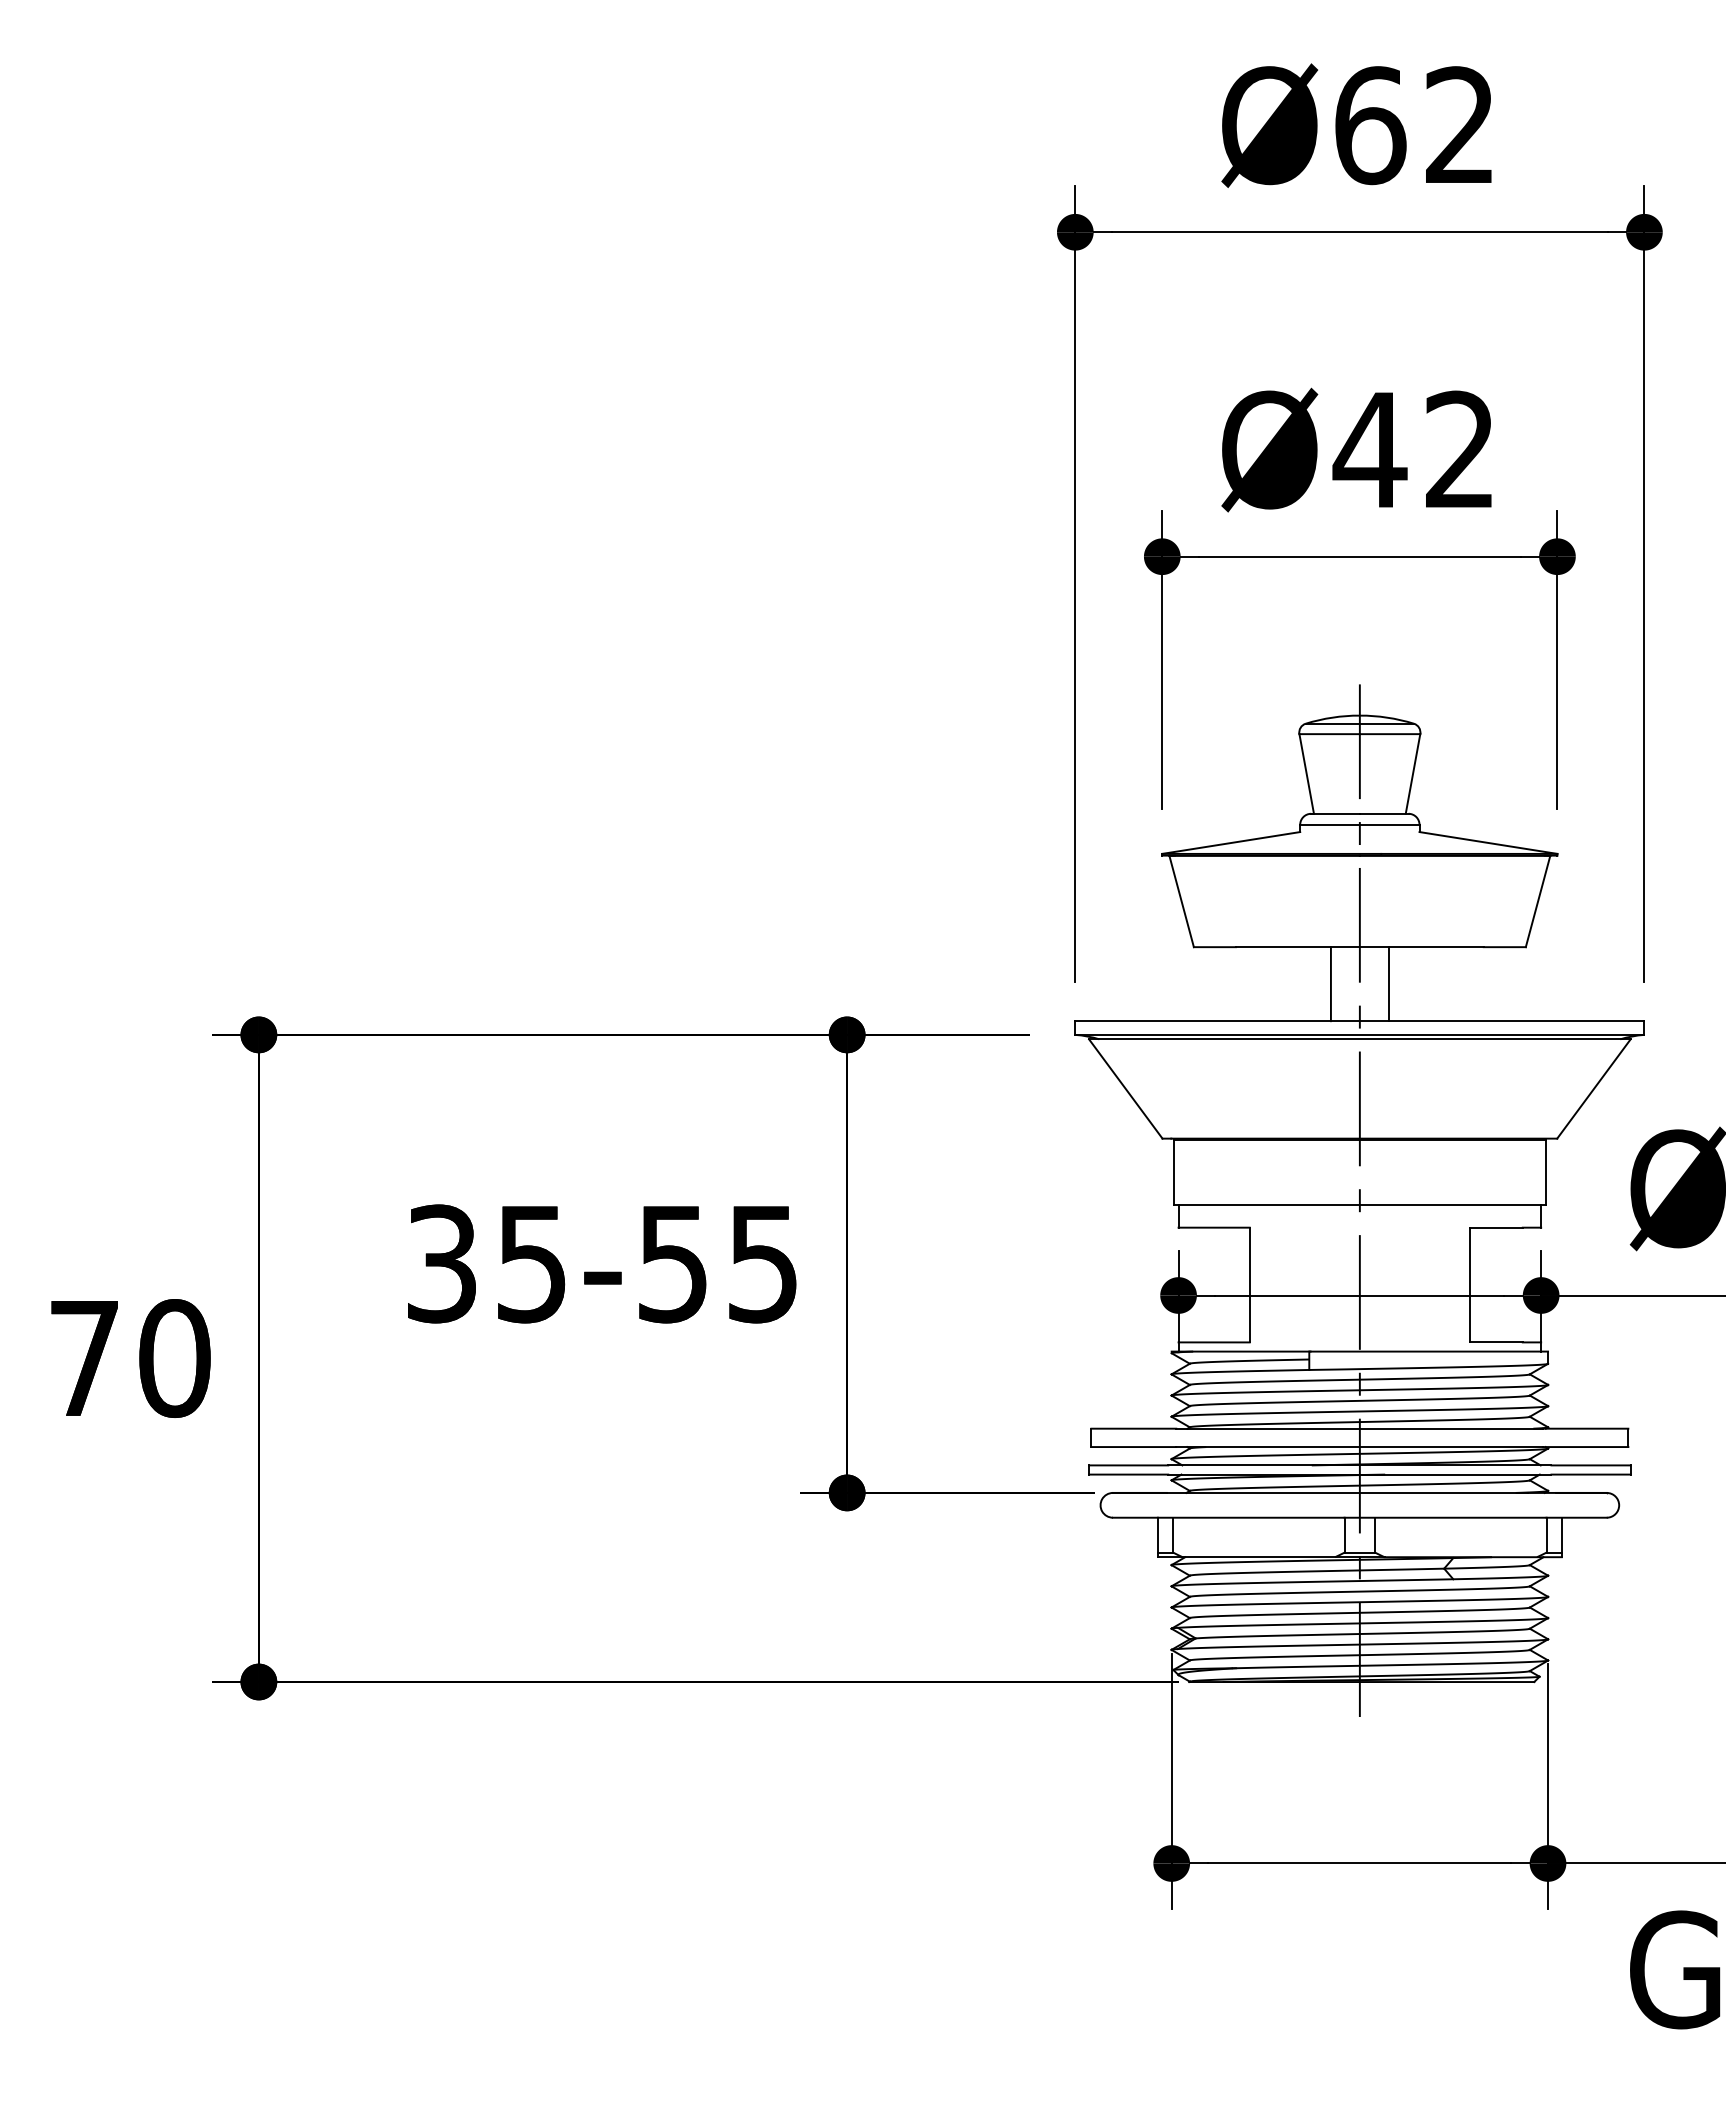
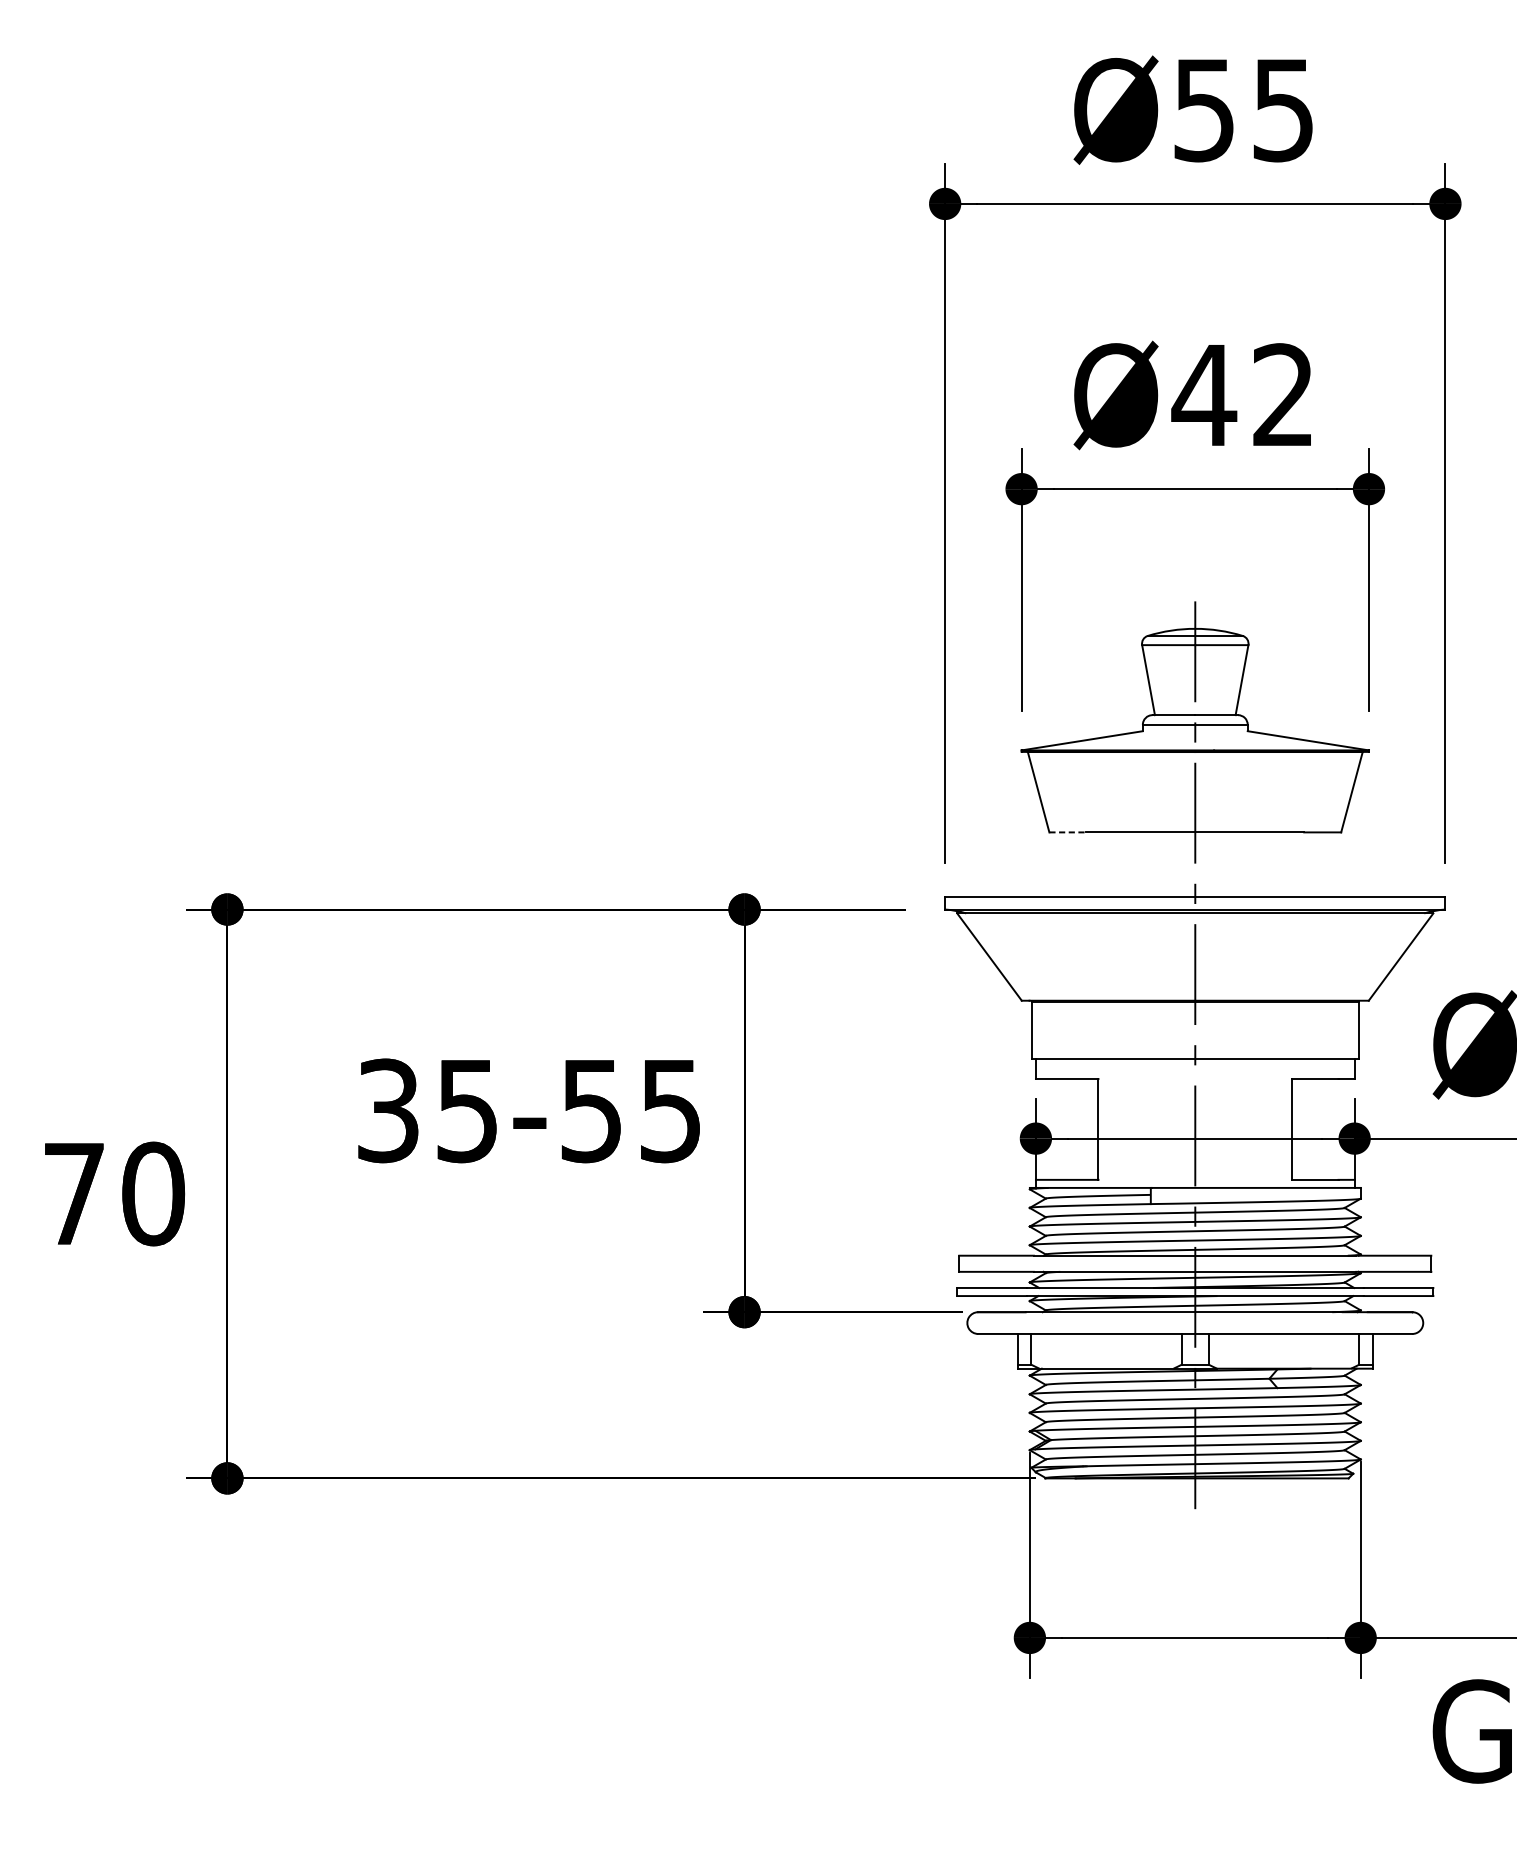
text: (1414, 125) -> (1243, 110), Ø62 -> Ø55
line: (1215, 947) -> (1068, 832), solid -> dashed
line: (1330, 984) -> (1169, 865), removed
line: (1388, 984) -> (1220, 865), removed

